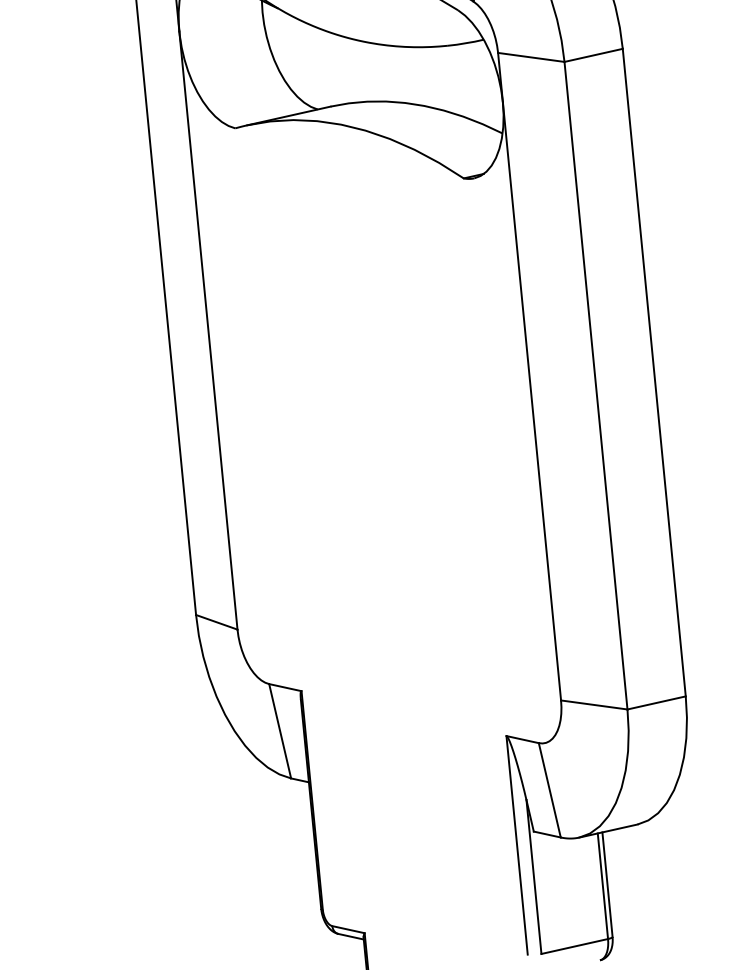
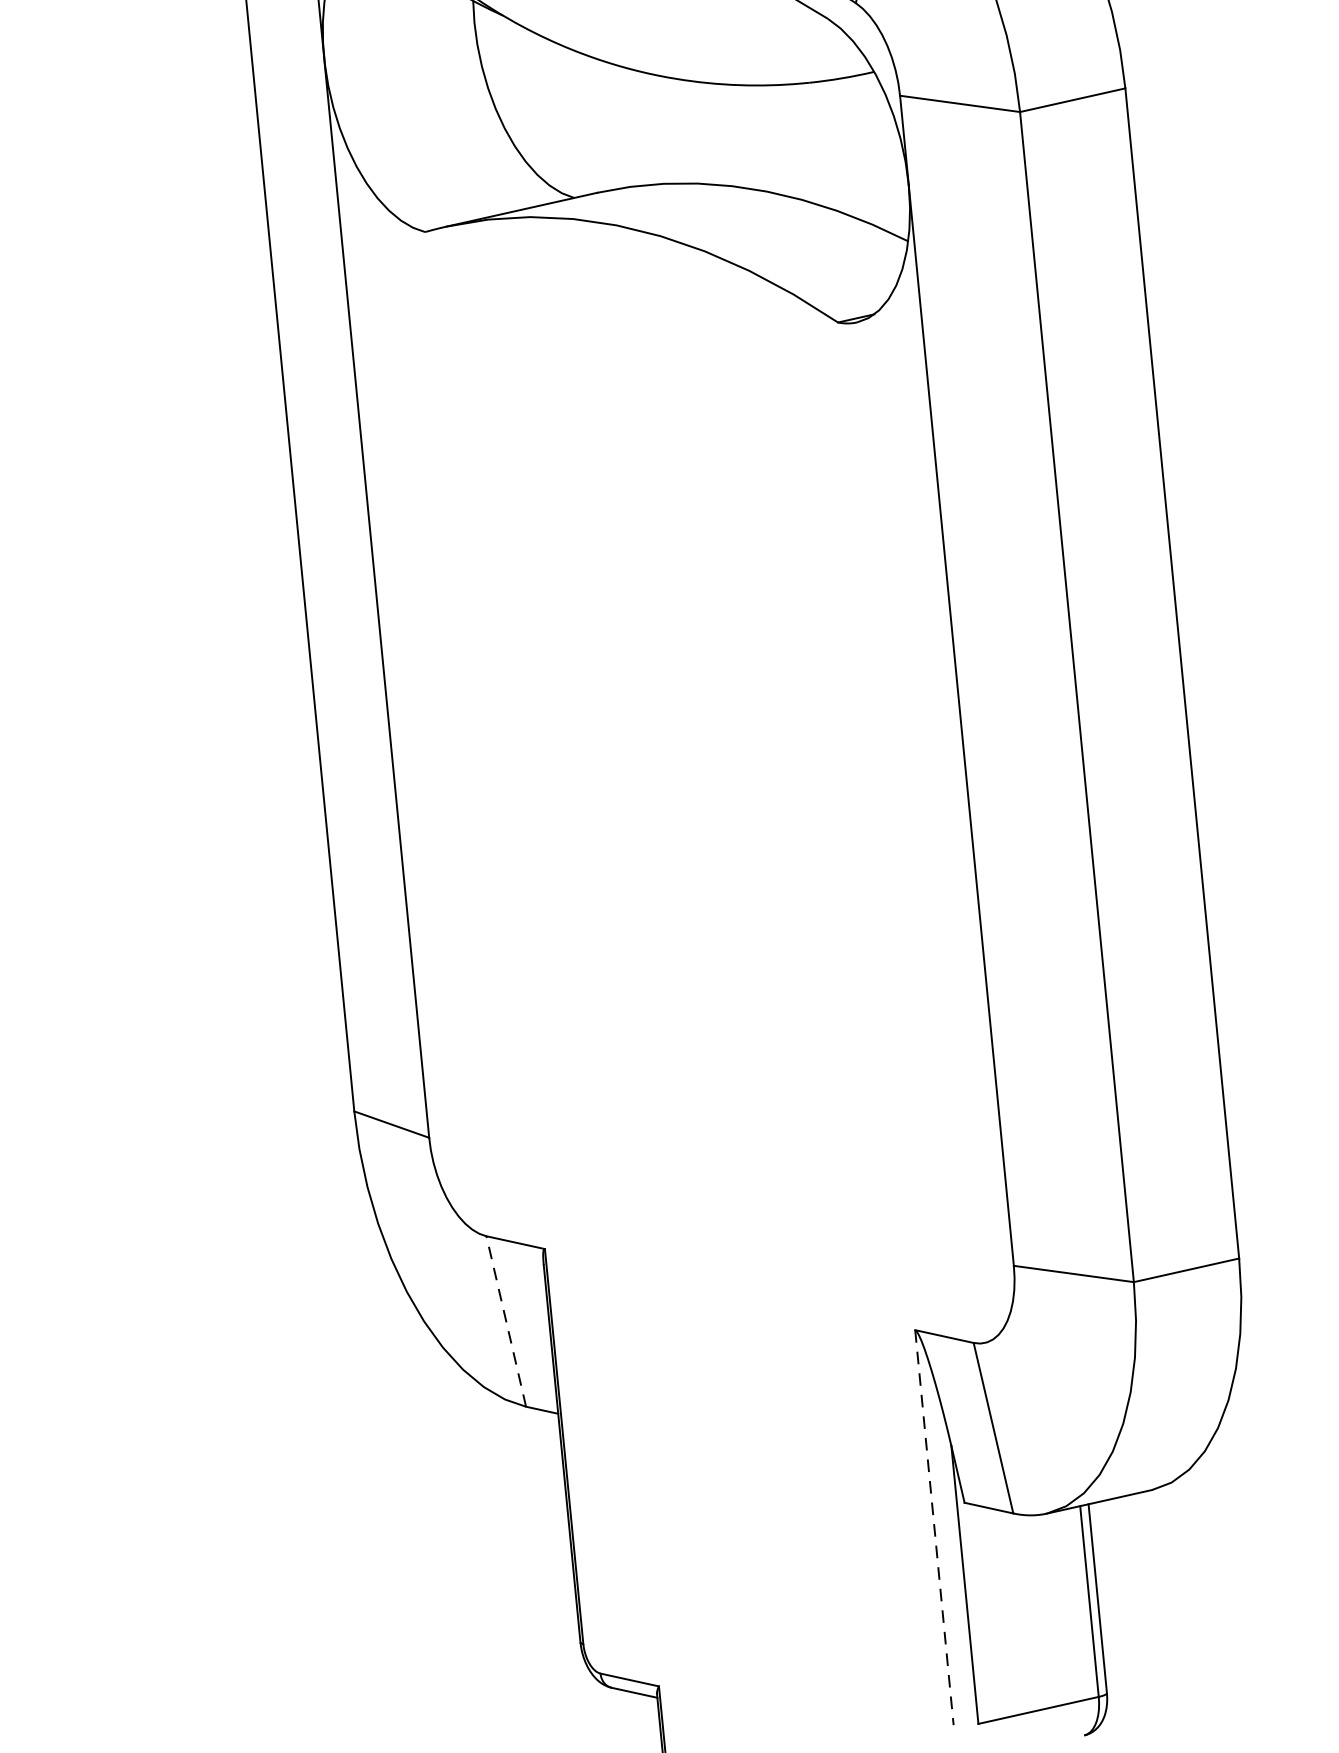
line: (280, 730) -> (506, 1320), solid -> dashed
line: (517, 845) -> (935, 1527), solid -> dashed

